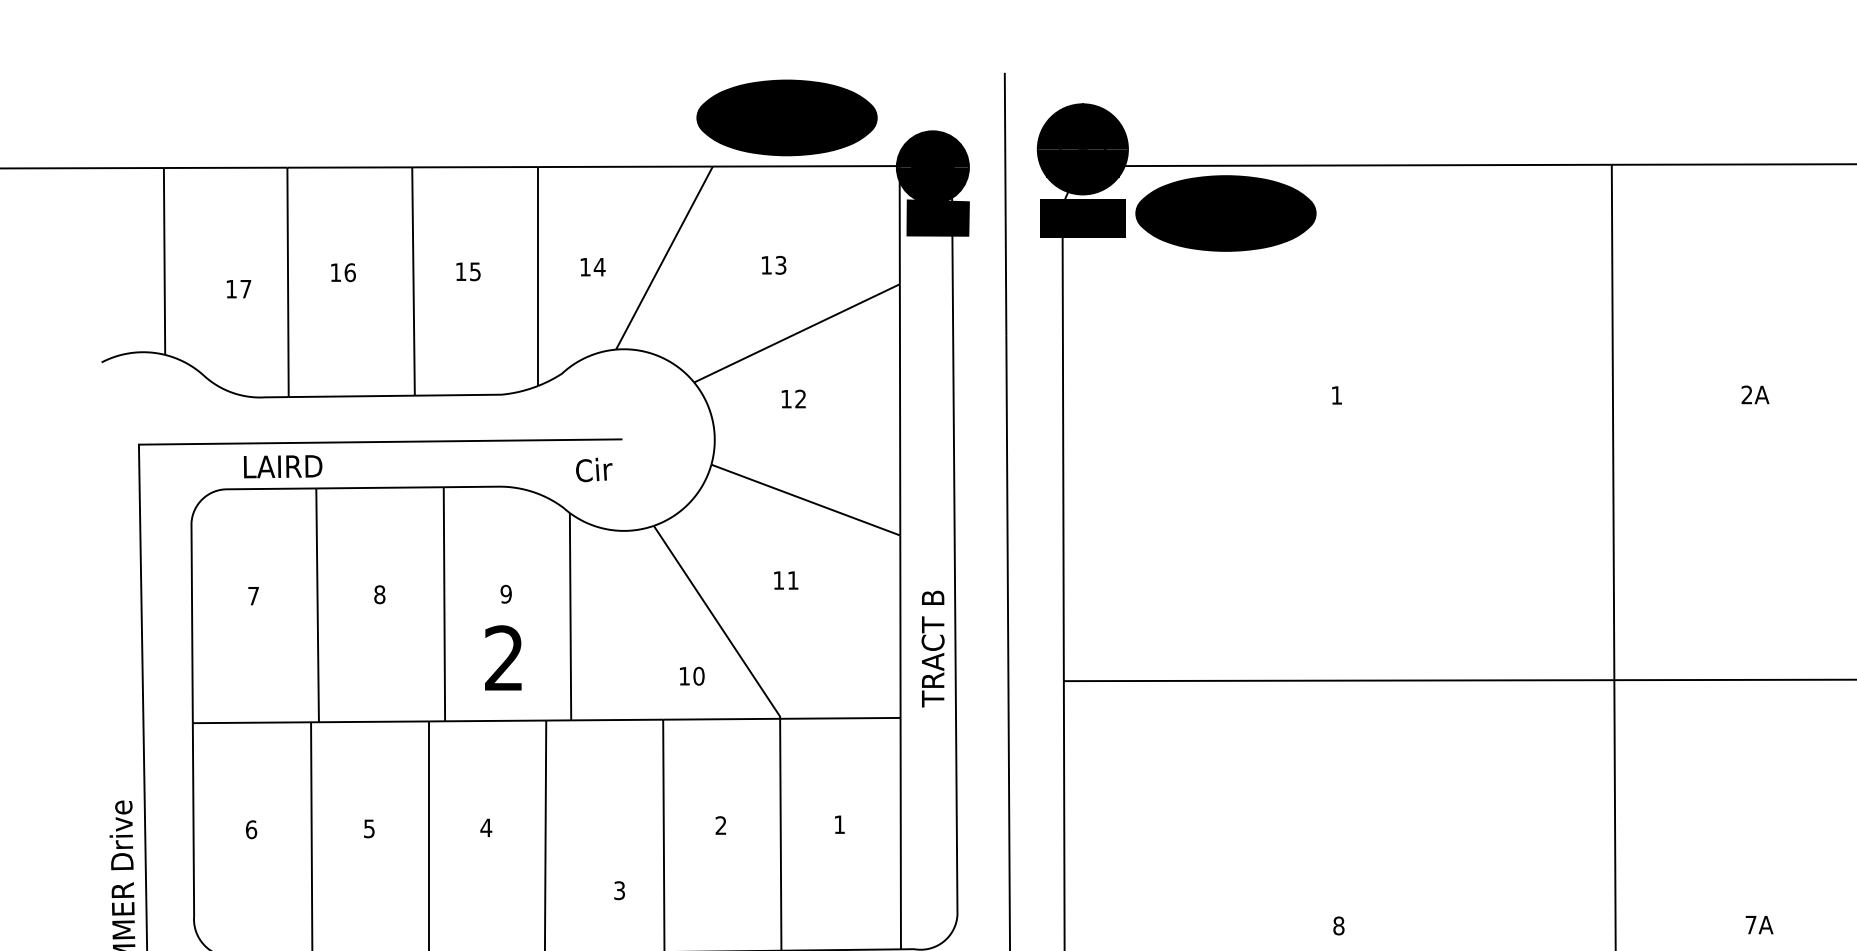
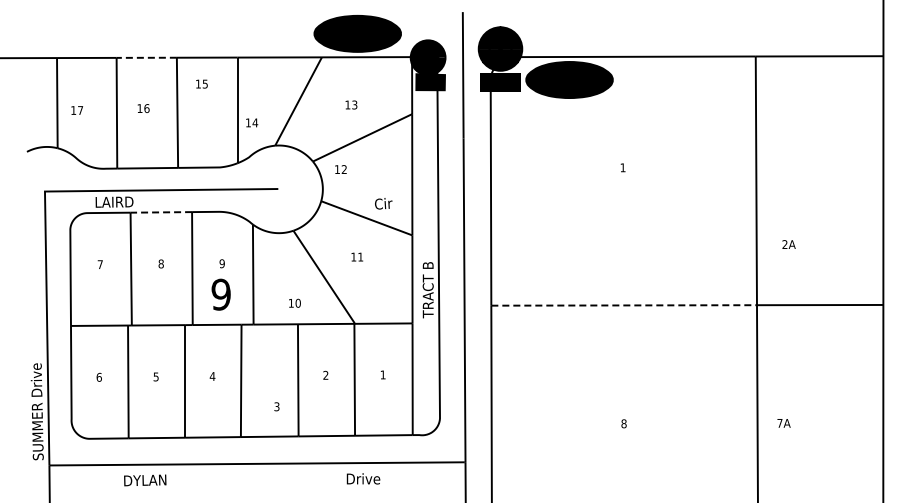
line: (349, 166) -> (146, 57), solid -> dashed
text: (593, 266) -> (252, 122), moved
text: (467, 270) -> (201, 83), moved
text: (239, 289) -> (77, 110), moved
text: (1754, 394) -> (788, 244), moved
text: (792, 398) -> (340, 169), moved
text: (593, 469) -> (383, 203), moved
line: (380, 488) -> (161, 212), solid -> dashed
text: (502, 657) -> (220, 294), 2 -> 9
text: (691, 674) -> (294, 302), moved
line: (1339, 680) -> (624, 305), solid -> dashed
text: (1758, 925) -> (783, 423), moved

